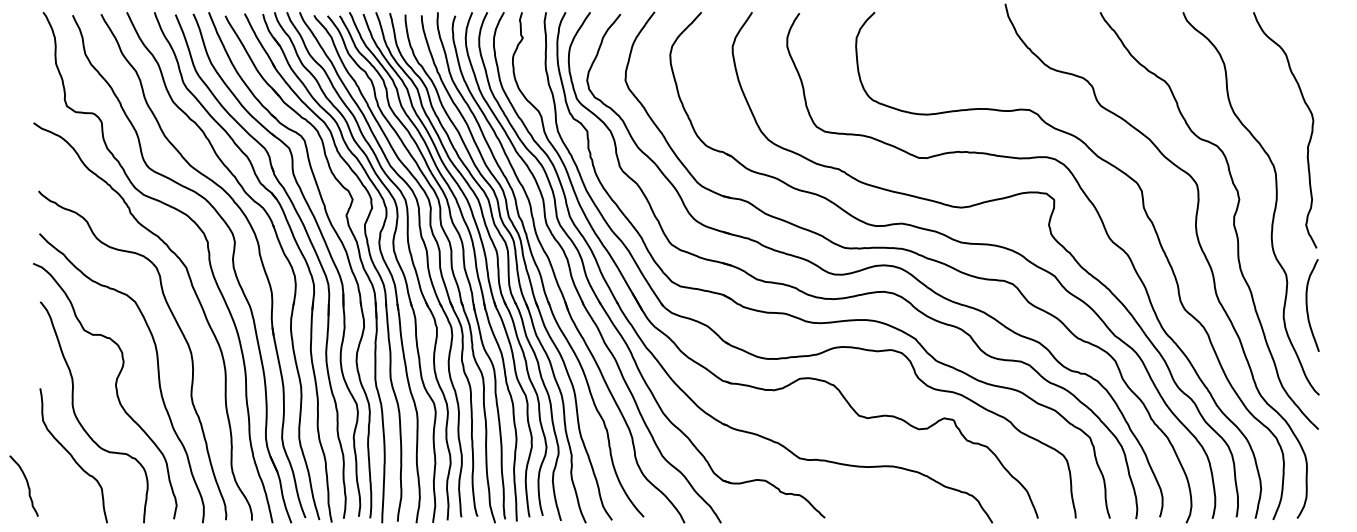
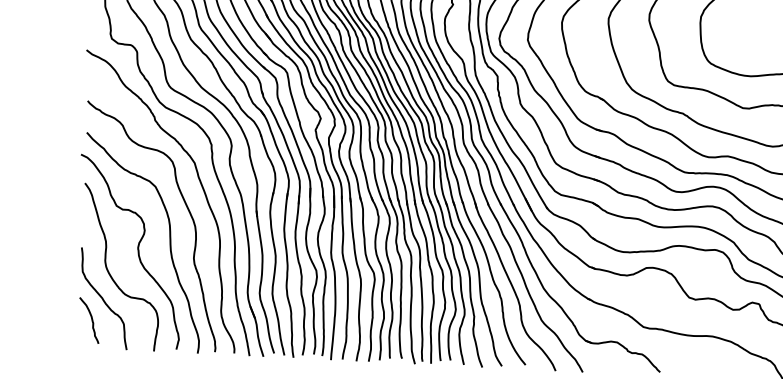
curve: (26, 483) -> (91, 318), moved

